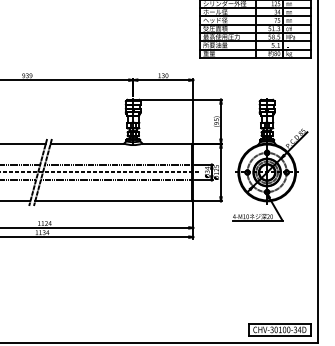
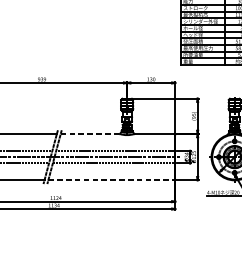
line: (87, 143) -> (90, 133), solid -> dashed
line: (113, 201) -> (111, 180), solid -> dashed

